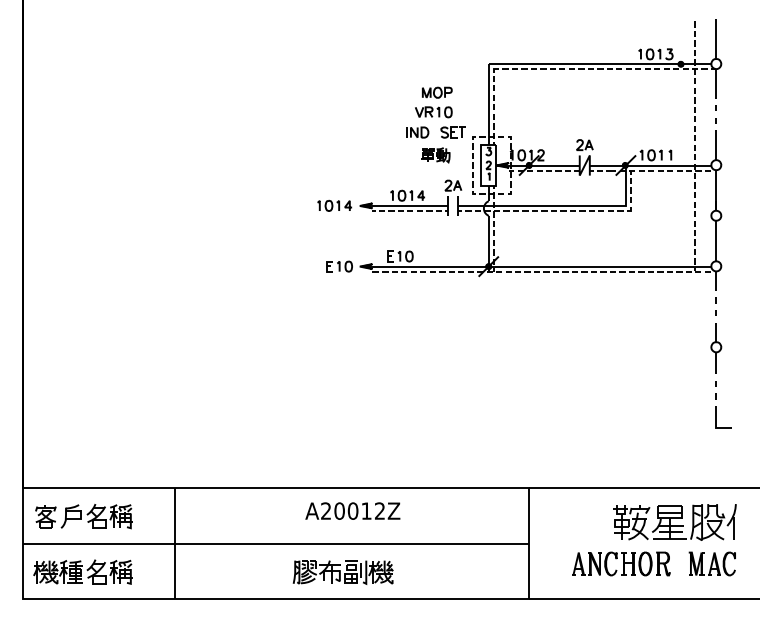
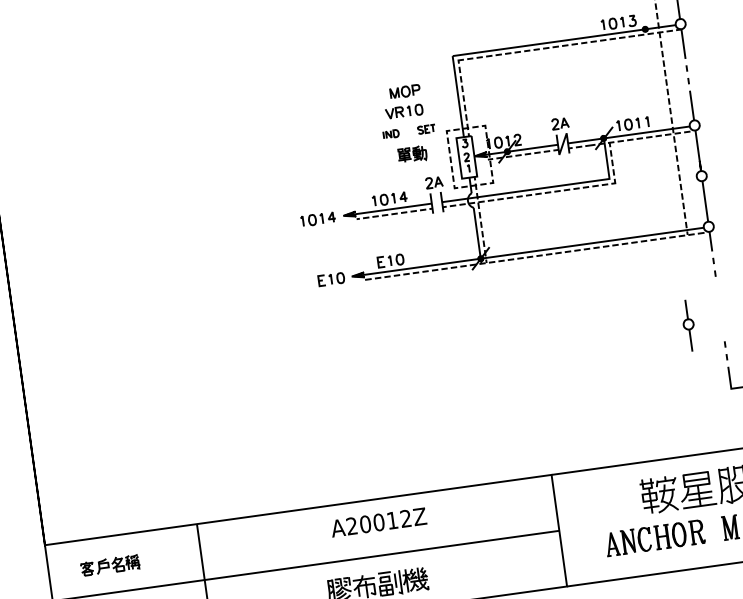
part: (417, 132) -> (390, 134), size x0.7
part: (452, 132) -> (425, 129), size x0.7
part: (716, 348) -> (689, 325), moved
part: (83, 516) -> (109, 565), size x0.6

